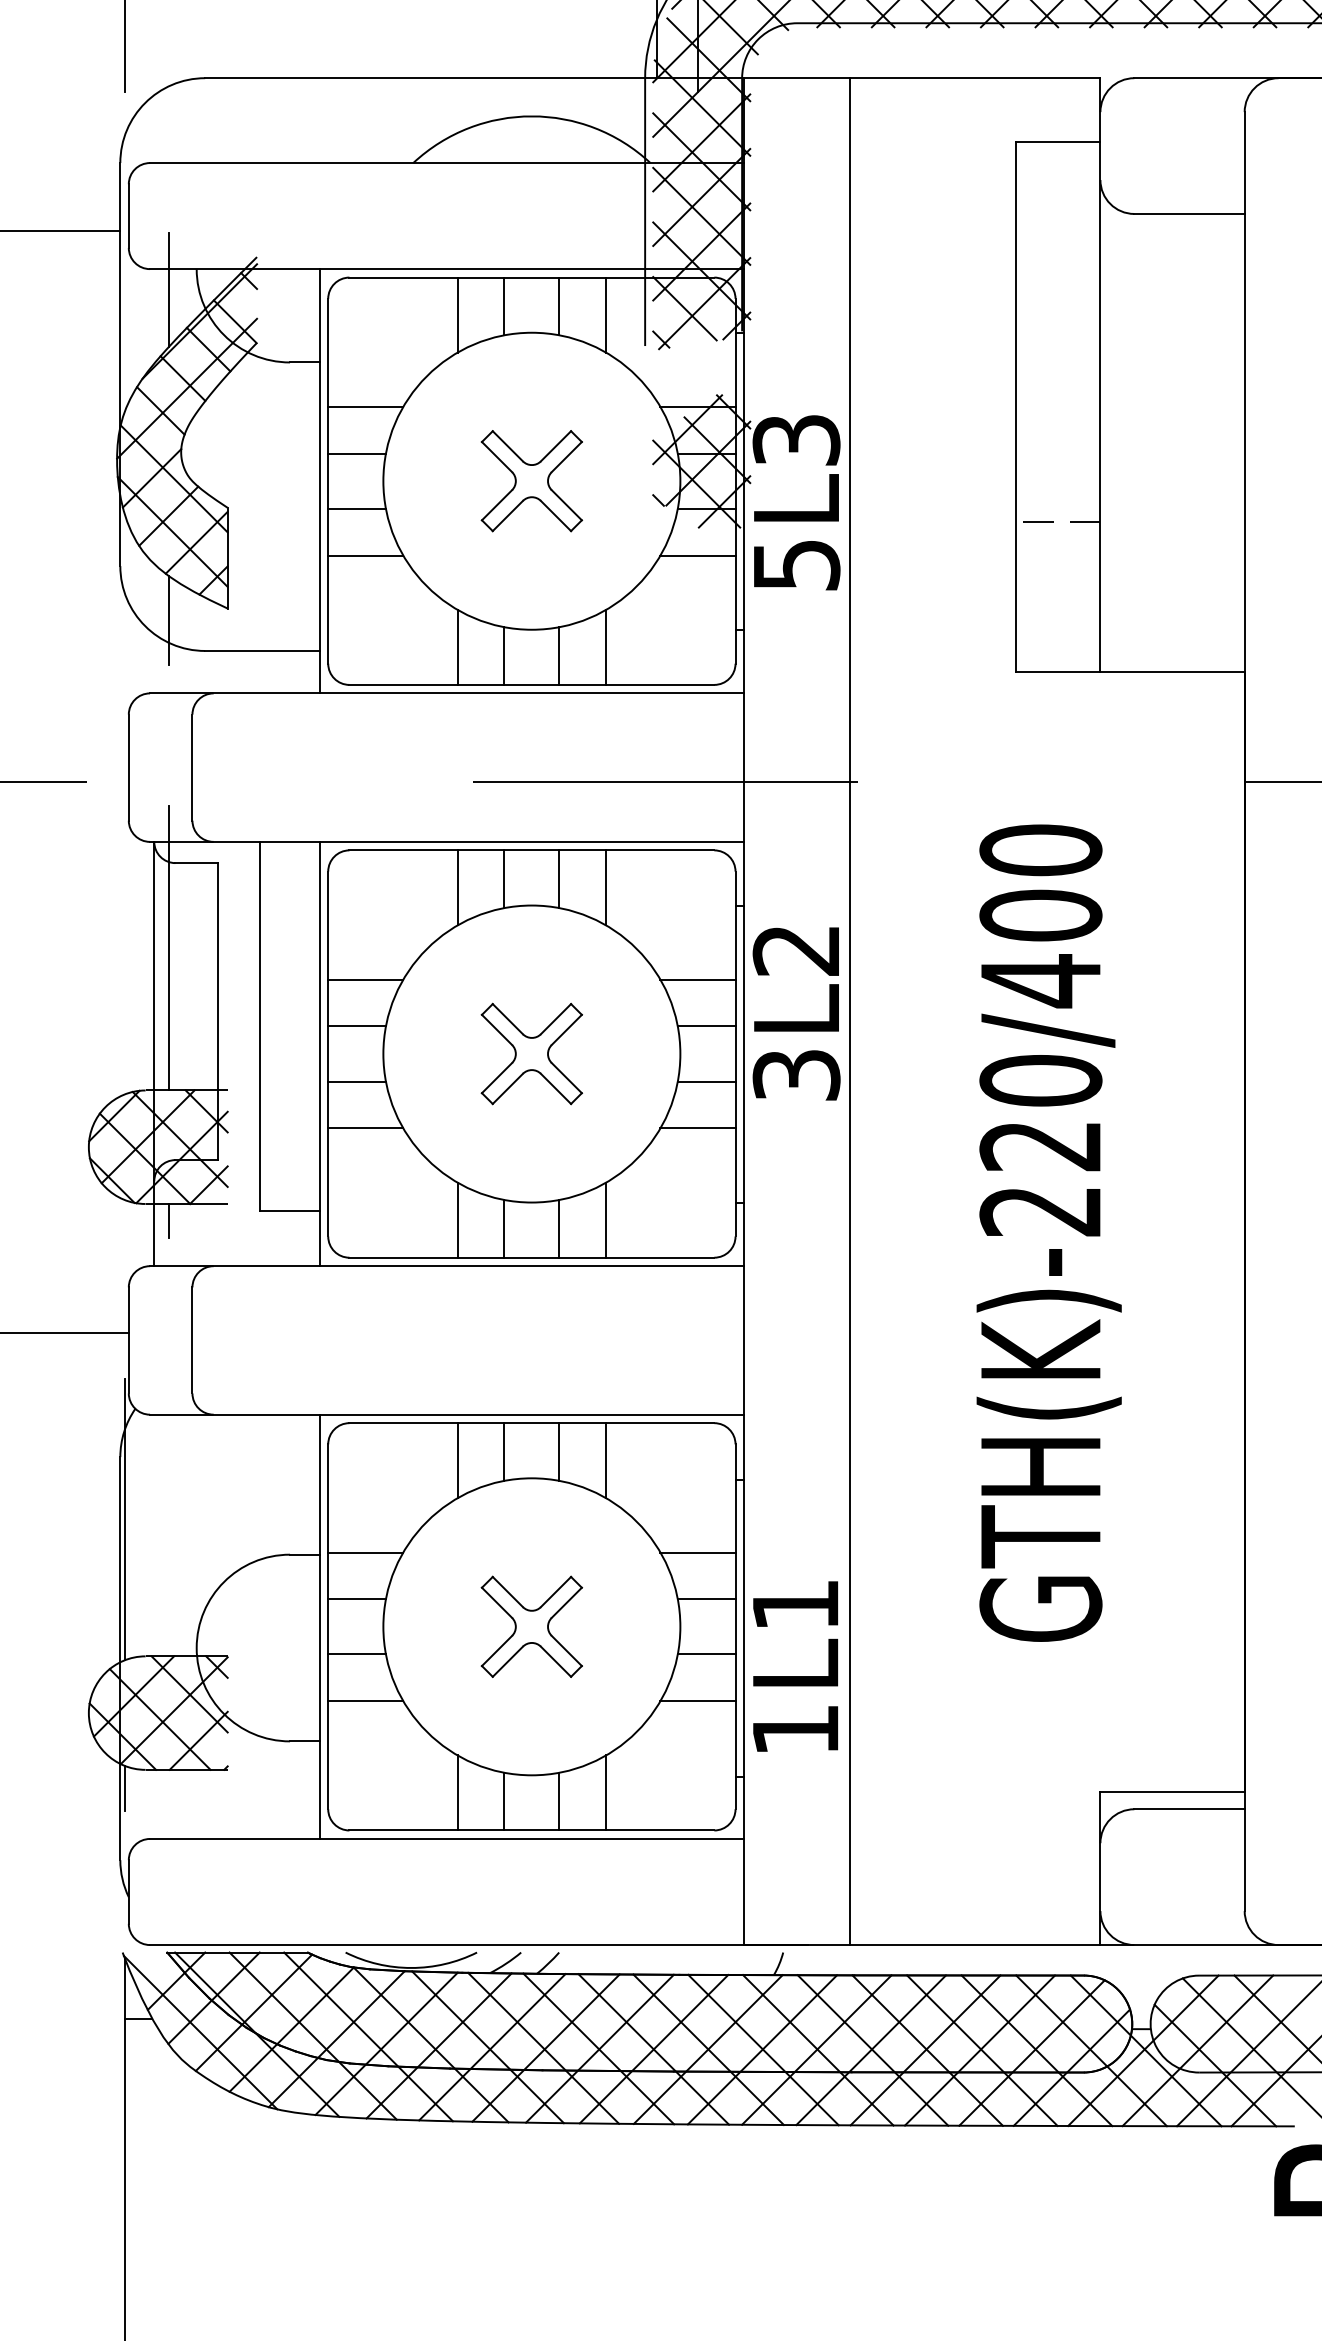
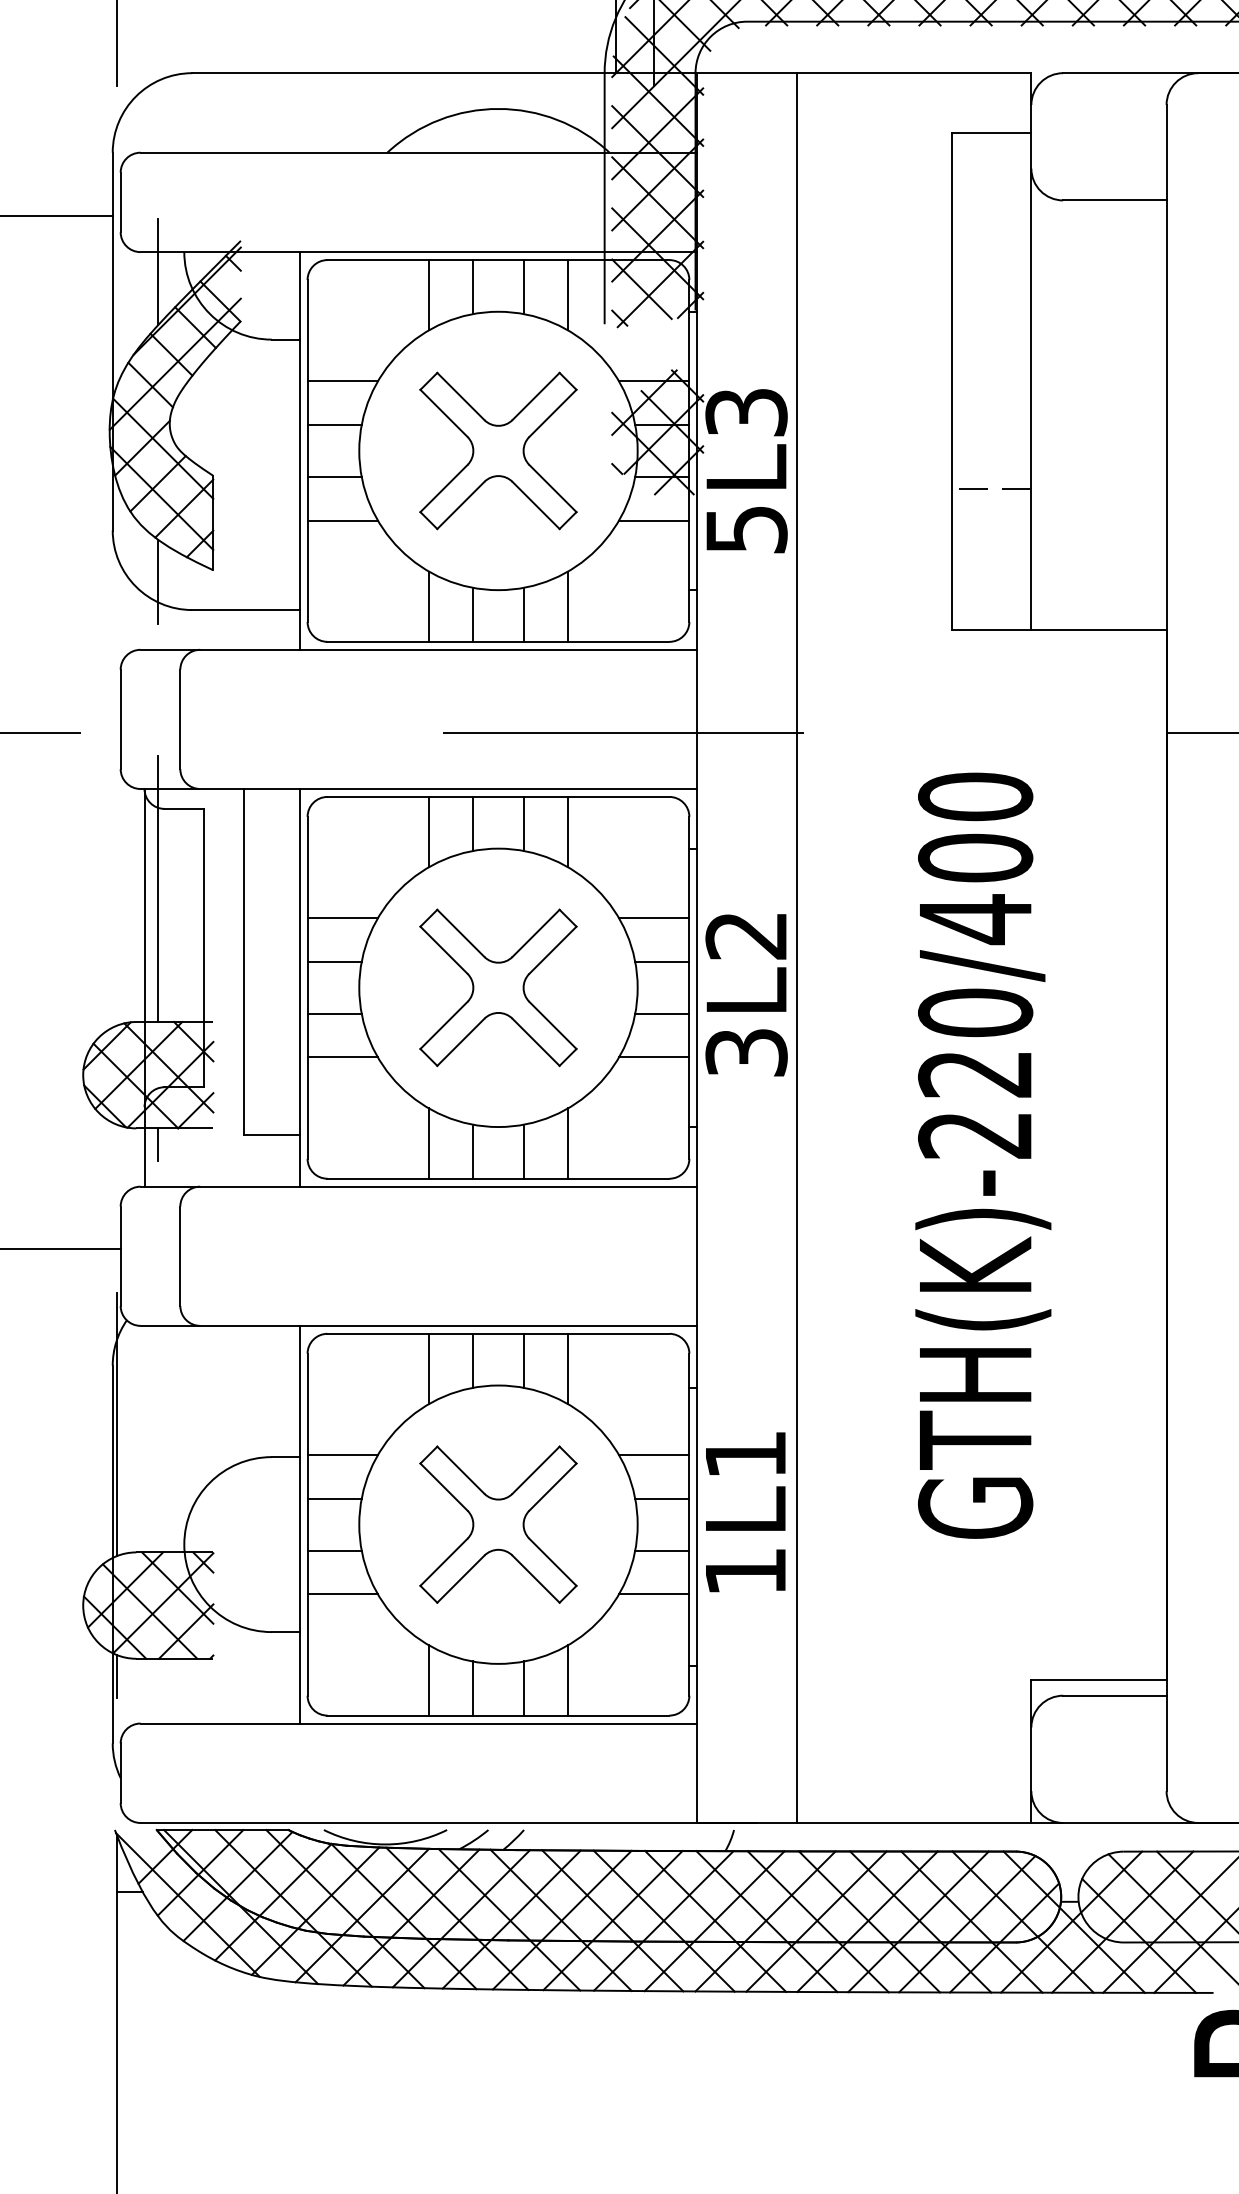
part: (531, 480) -> (498, 450), size x1.67
text: (796, 1013) -> (746, 994), moved
part: (531, 1053) -> (498, 987), size x1.67
part: (531, 1626) -> (498, 1524), size x1.67
text: (795, 1666) -> (745, 1512), moved

